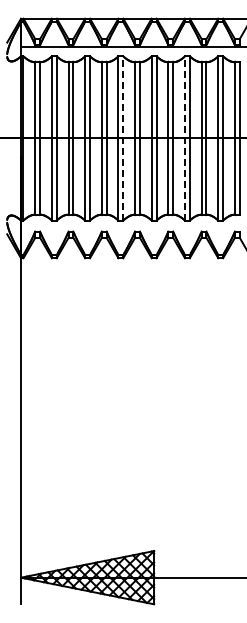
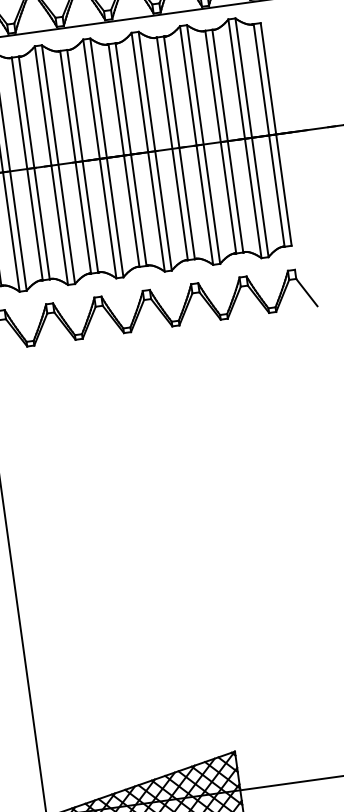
line: (123, 137) -> (106, 156), dashed -> solid
line: (185, 137) -> (197, 144), dashed -> solid

